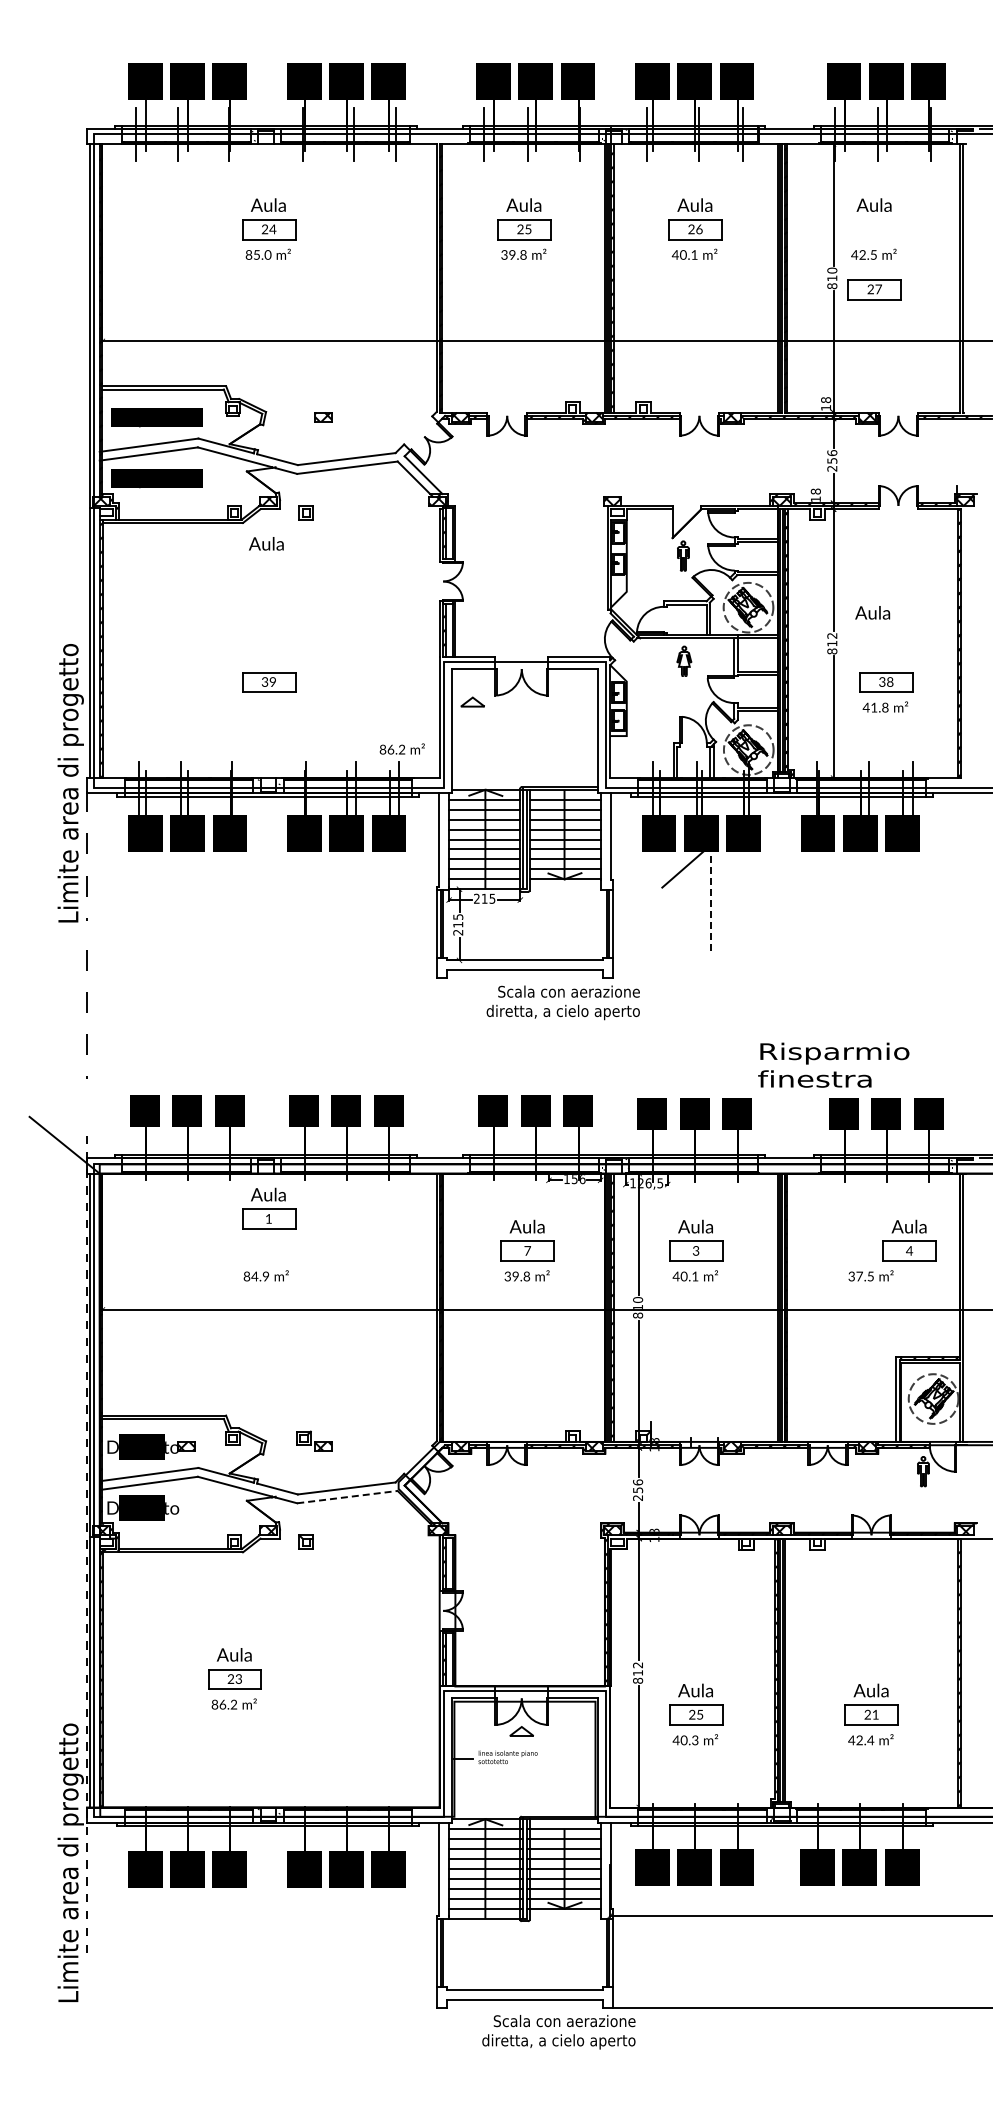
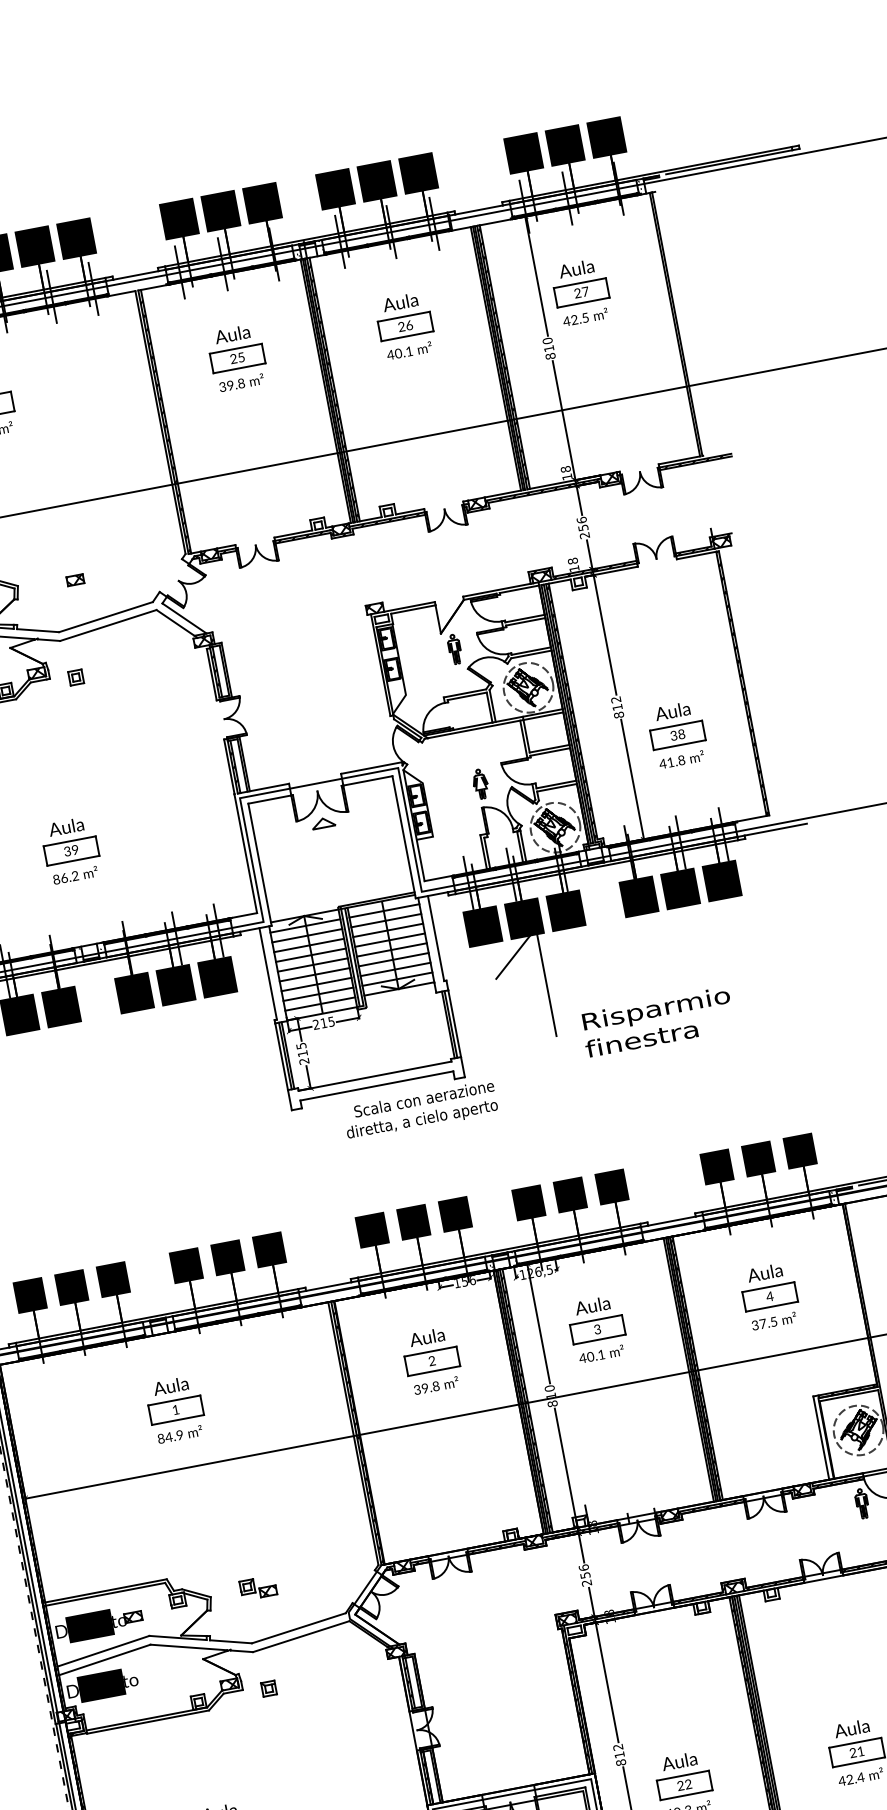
part: (874, 289) -> (581, 292), moved
text: (266, 543) -> (66, 826), moved
text: (872, 612) -> (672, 711), moved
part: (684, 660) -> (480, 783), moved
part: (472, 701) -> (323, 822), moved
text: (401, 748) -> (74, 875), moved
line: (710, 900) -> (546, 982), dashed -> solid
text: (833, 1064) -> (657, 1021), moved
part: (269, 1208) -> (174, 1399), moved
part: (909, 1240) -> (767, 1286), moved
text: (527, 1250) -> (431, 1360), 7 -> 2
line: (347, 1497) -> (301, 1637), dashed -> solid
text: (700, 1714) -> (688, 1784), 25 -> 22

